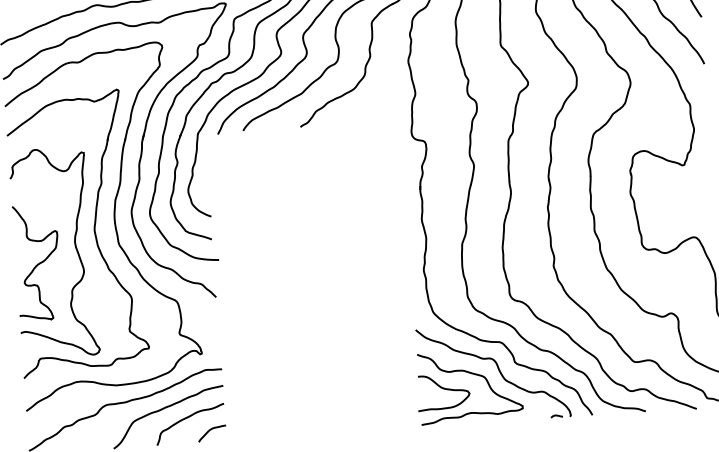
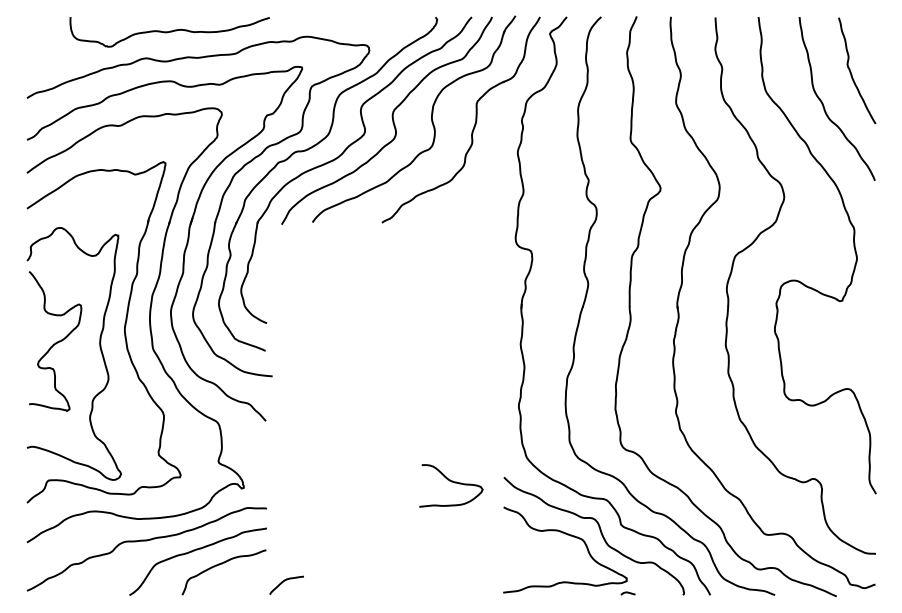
curve: (37, 263) -> (55, 342), moved
curve: (443, 389) -> (451, 482), moved
curve: (556, 416) -> (627, 593), moved
curve: (211, 430) -> (285, 581), moved

